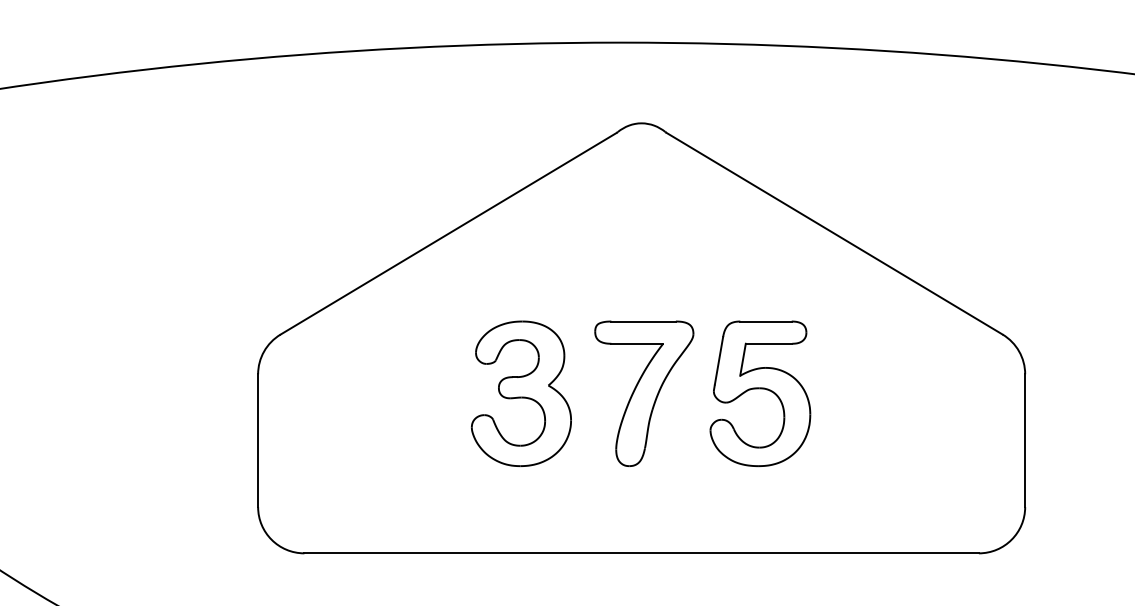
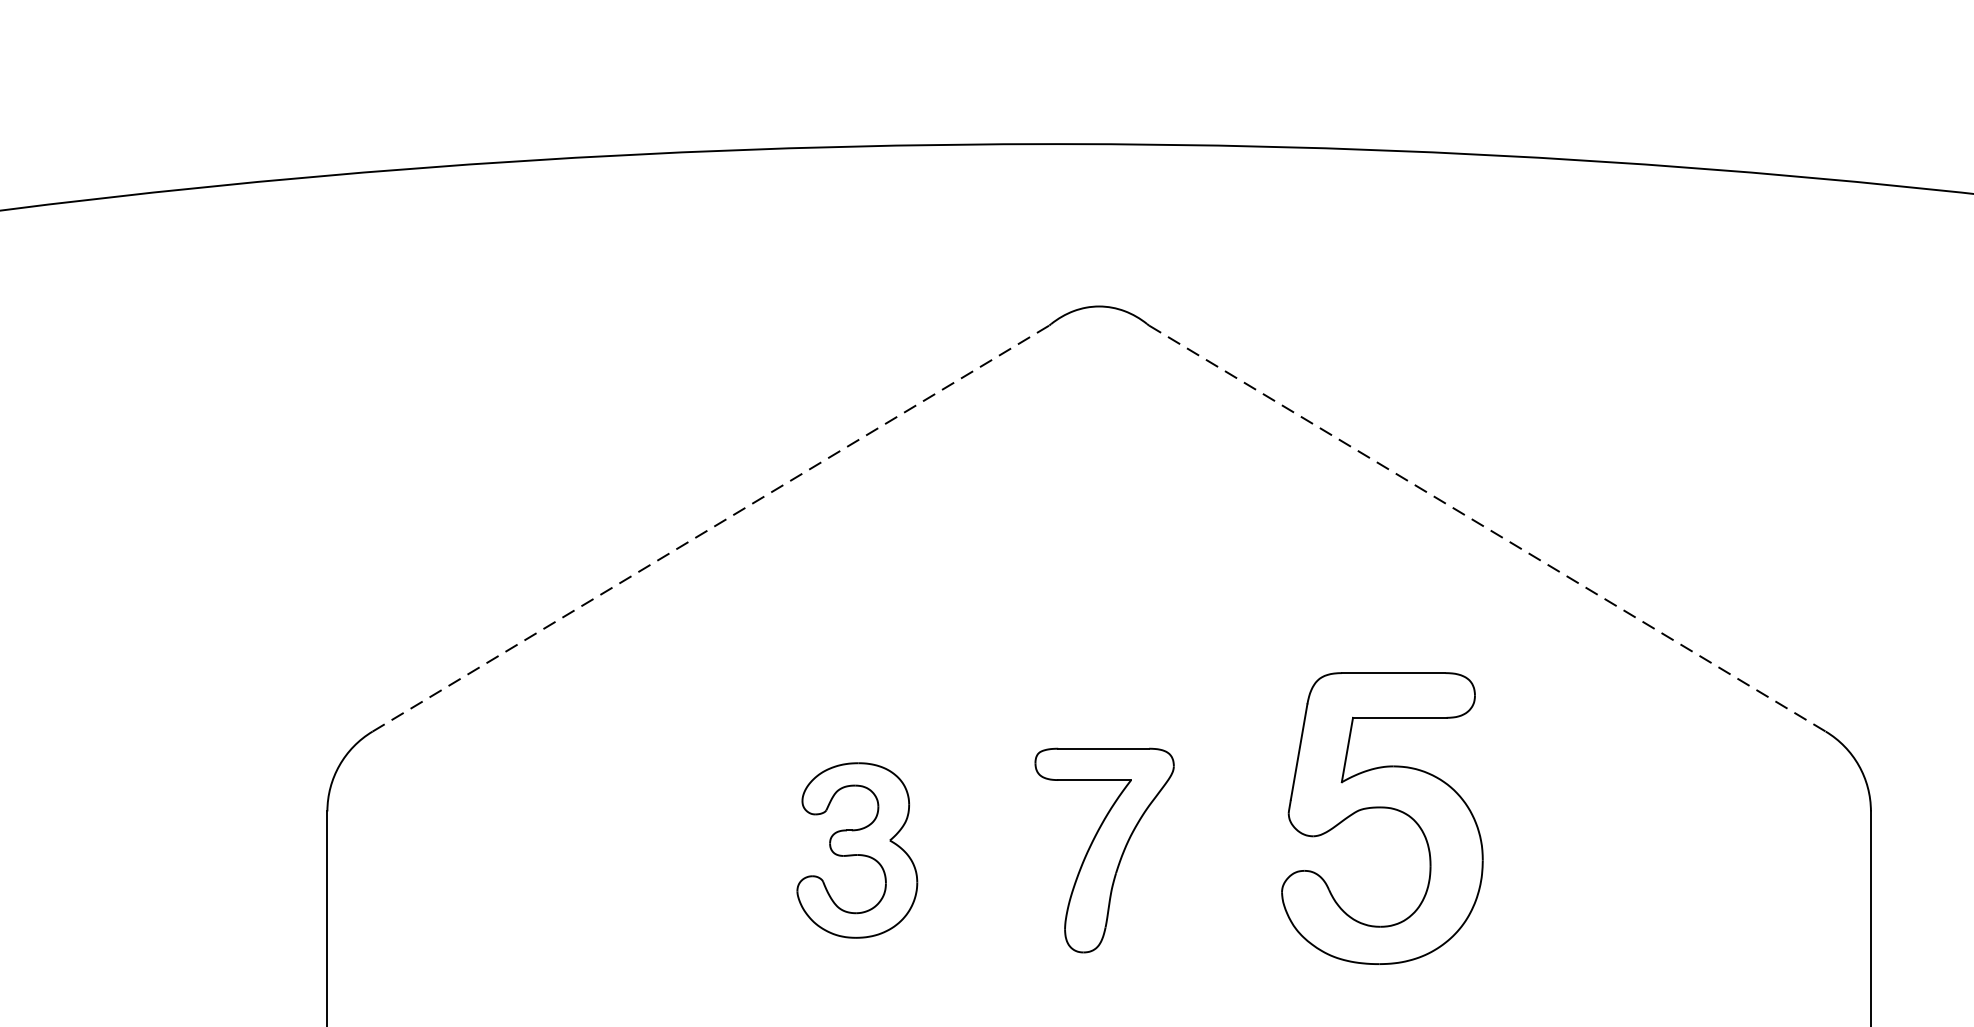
line: (449, 233) -> (712, 528), solid -> dashed
line: (835, 233) -> (1489, 528), solid -> dashed
part: (521, 393) -> (857, 850), size x0.6
part: (644, 393) -> (1104, 850), size x0.7
part: (760, 393) -> (1382, 817), moved

